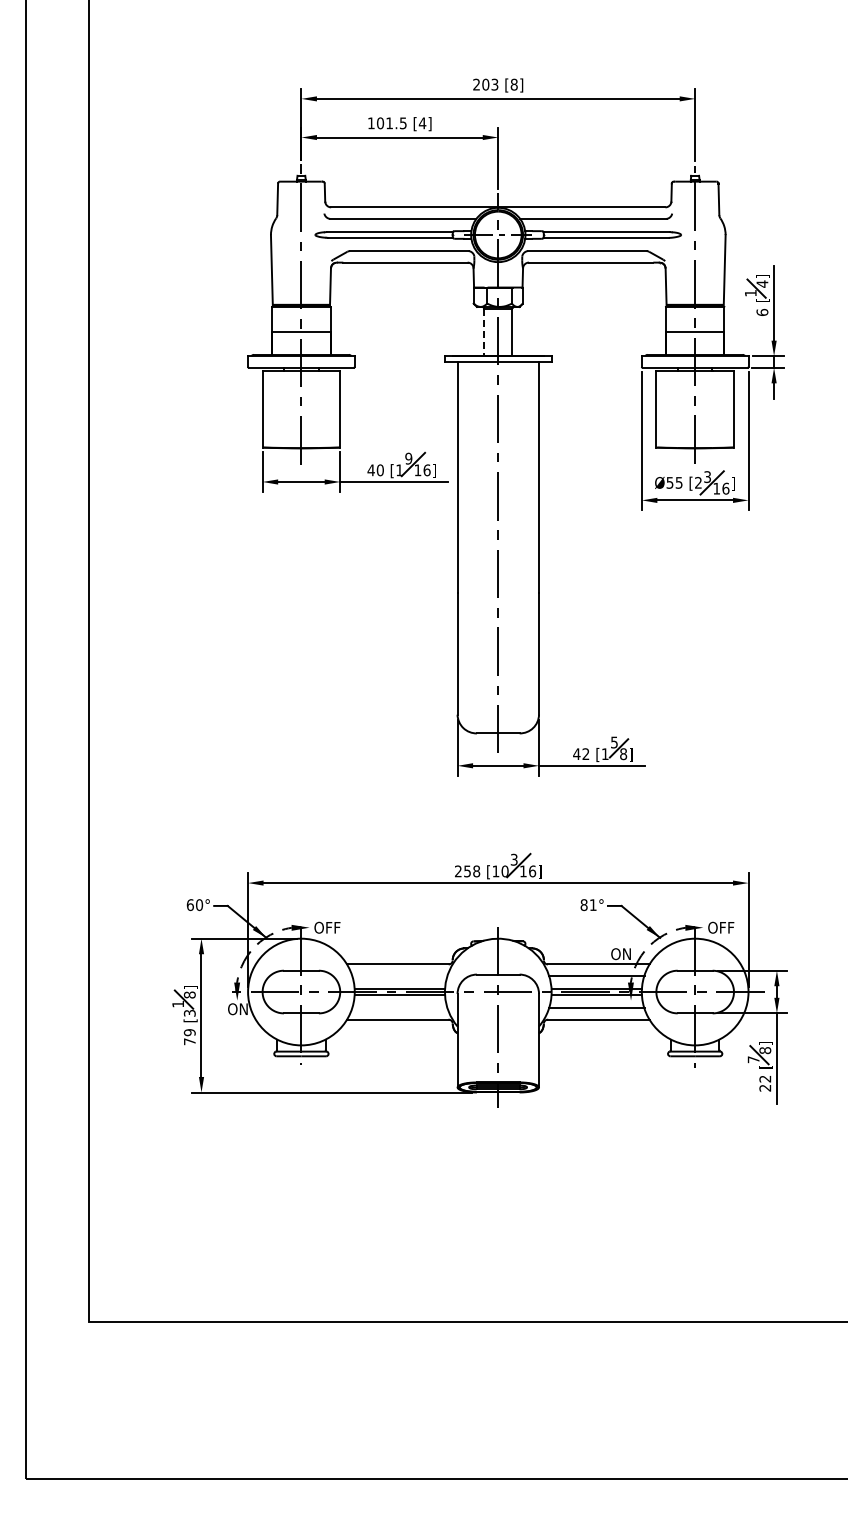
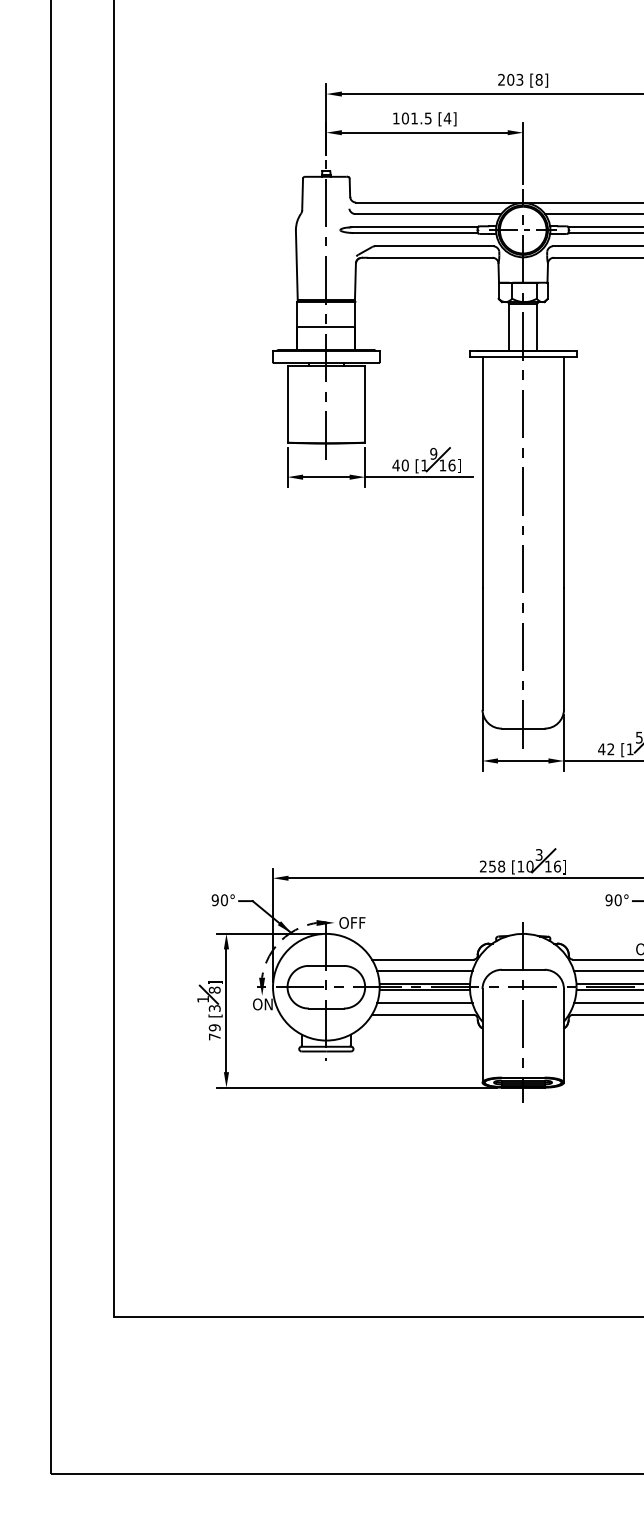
line: (484, 332) -> (509, 327), dashed -> solid
text: (189, 905) -> (214, 900), 60° -> 90°
text: (588, 905) -> (613, 900), 81° -> 90°
line: (399, 975) -> (424, 970), added
line: (399, 1008) -> (424, 1003), added

